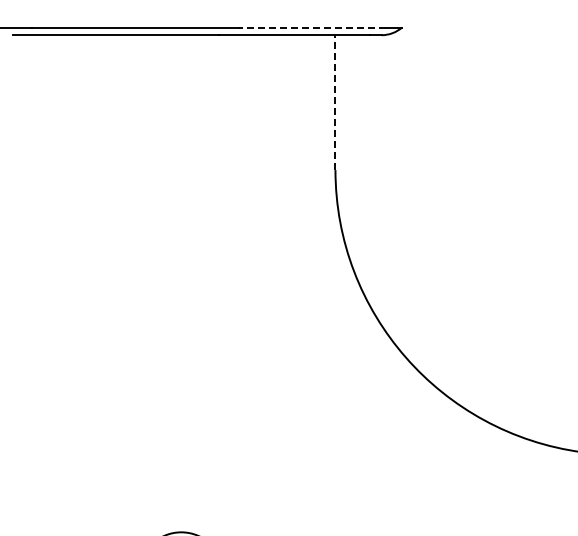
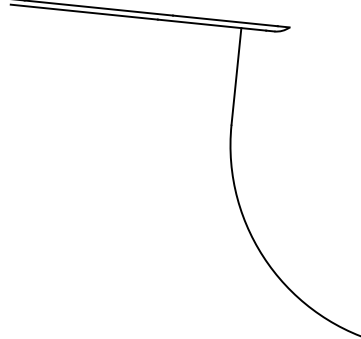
line: (311, 27) -> (224, 20), dashed -> solid
line: (335, 102) -> (236, 76), dashed -> solid

